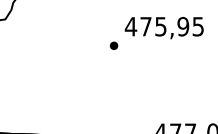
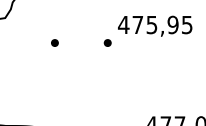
part: (57, 45) -> (54, 42), added

